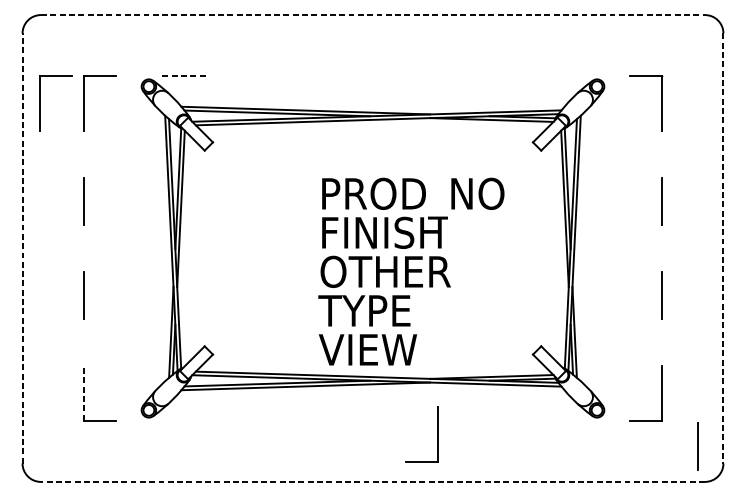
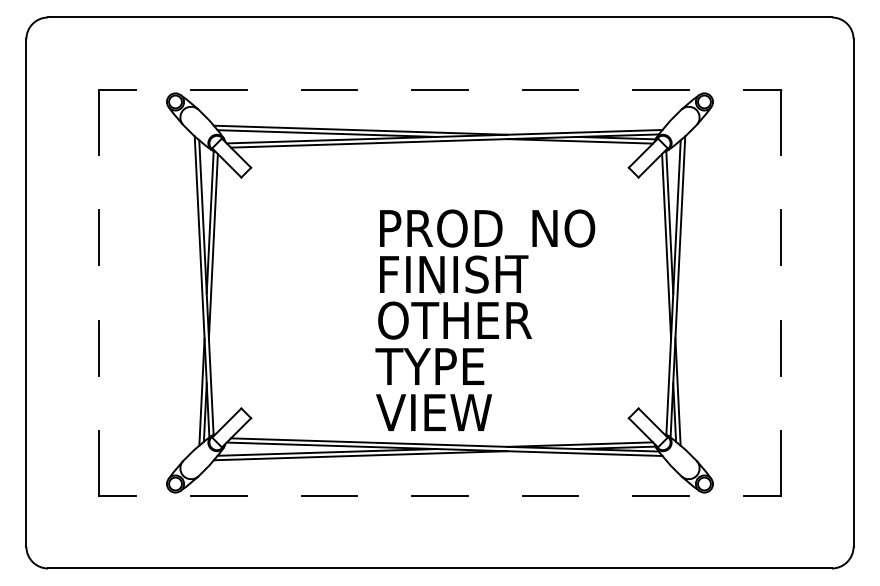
line: (373, 15) -> (440, 17), dashed -> solid
line: (186, 76) -> (219, 89), dashed -> solid
line: (279, 76) -> (329, 89), added
line: (372, 76) -> (439, 89), added
line: (466, 76) -> (550, 89), added
line: (559, 76) -> (660, 89), added
part: (41, 104) -> (48, 122), removed
line: (22, 248) -> (26, 293), dashed -> solid
line: (723, 248) -> (853, 293), dashed -> solid
line: (83, 392) -> (98, 463), dashed -> solid
line: (185, 420) -> (218, 496), added
line: (279, 420) -> (329, 496), added
line: (372, 420) -> (439, 496), added
line: (466, 420) -> (550, 496), added
line: (559, 420) -> (660, 496), added
part: (436, 434) -> (515, 512), removed
line: (697, 446) -> (822, 526), removed
line: (373, 481) -> (440, 568), dashed -> solid

